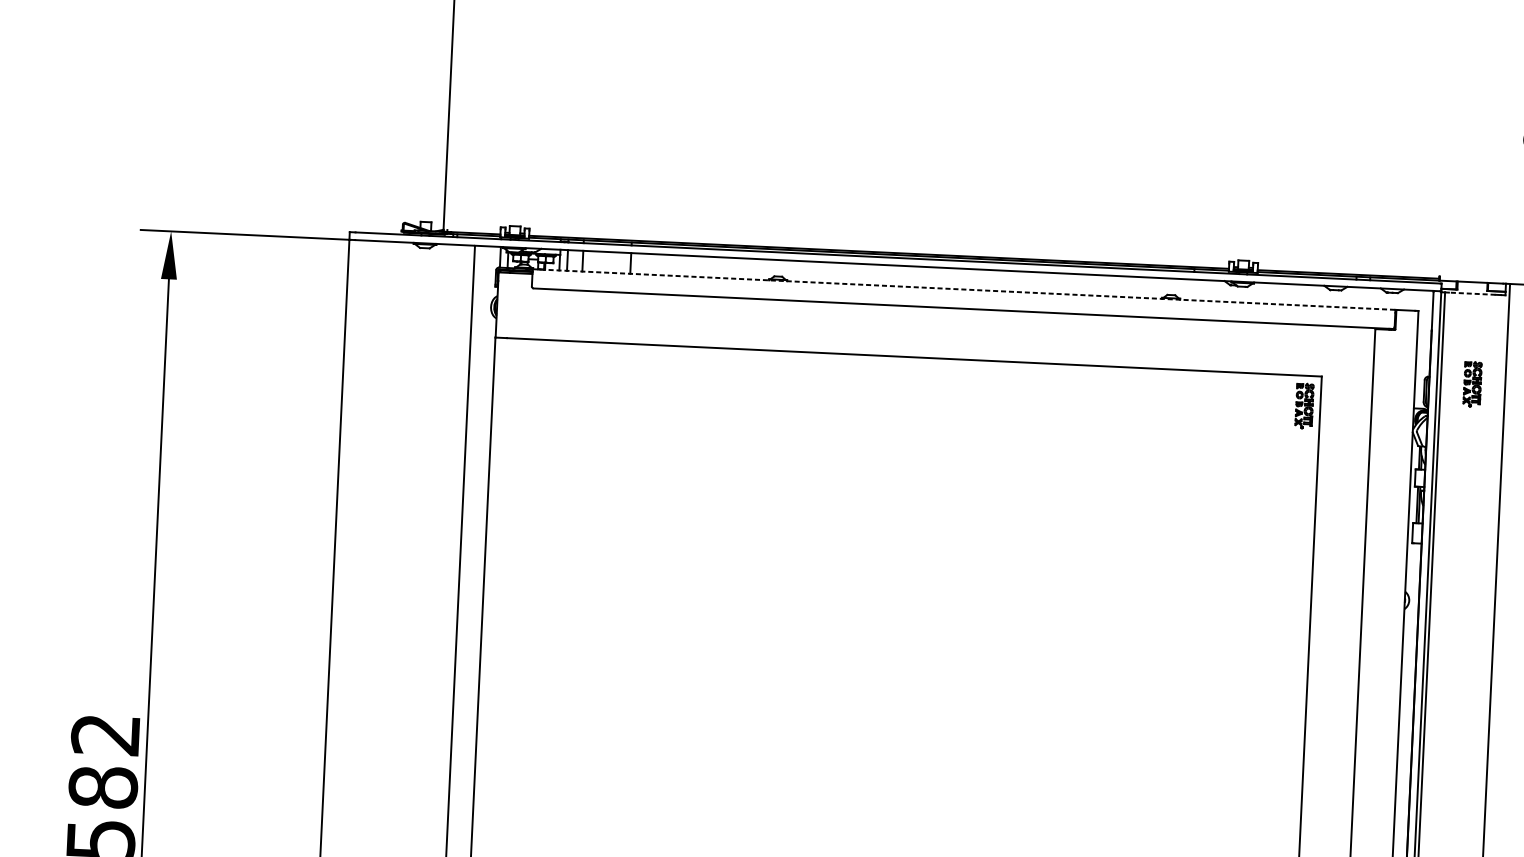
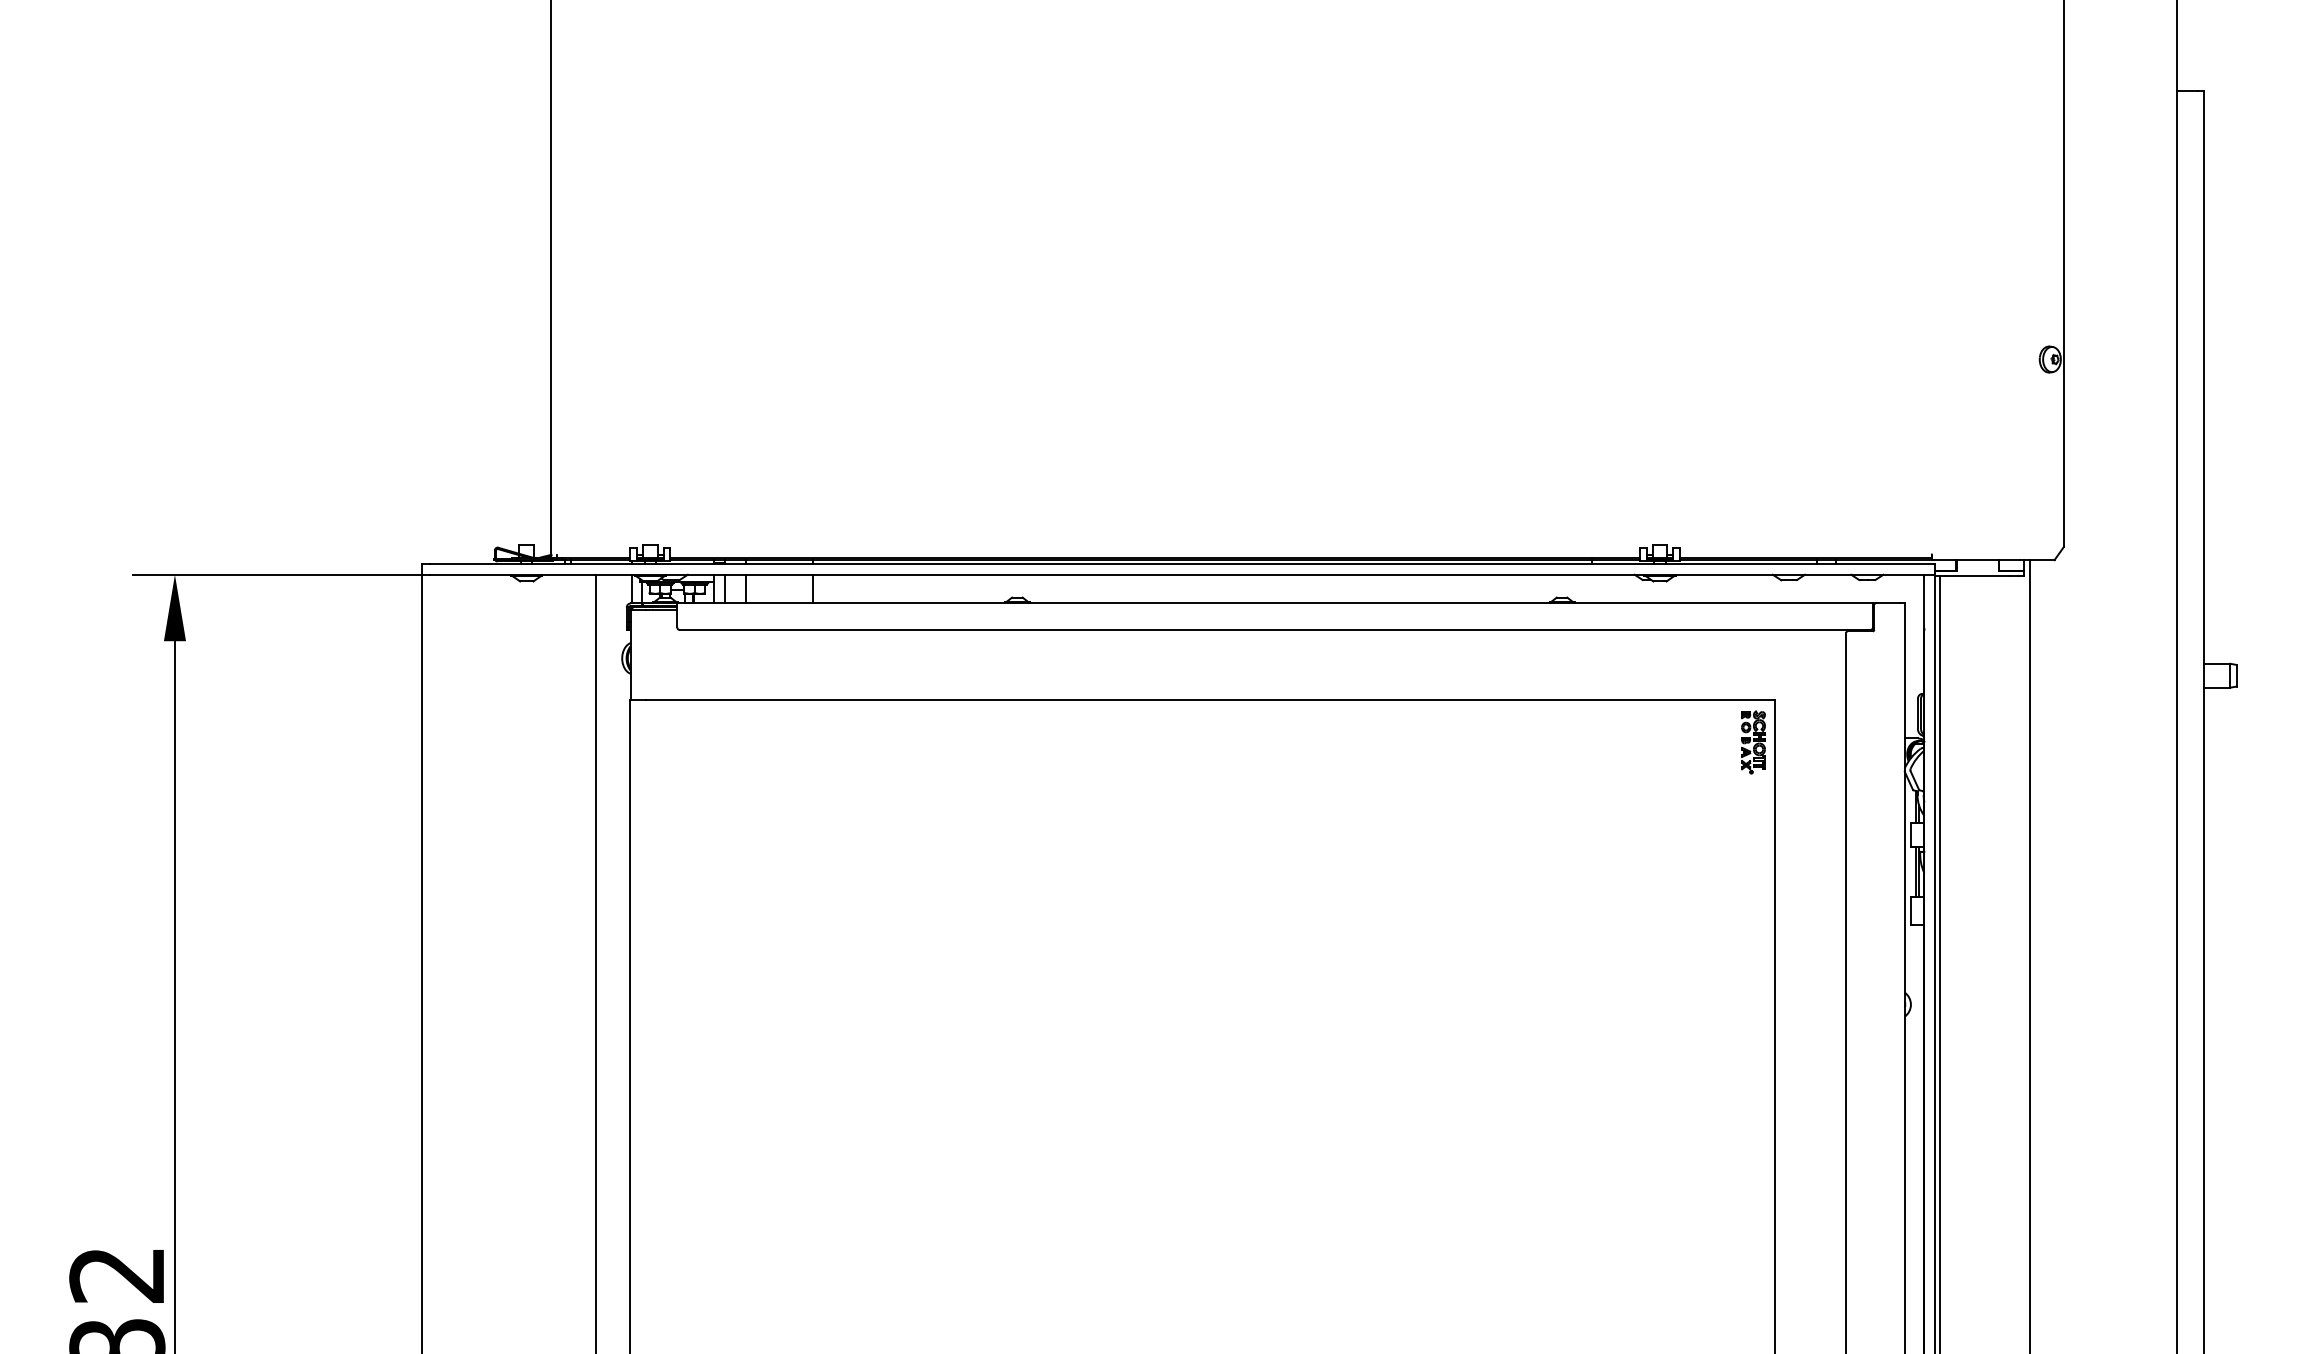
line: (964, 289) -> (1275, 603), dashed -> solid
line: (1471, 293) -> (1977, 576), dashed -> solid
part: (1472, 384) -> (1984, 701), removed

